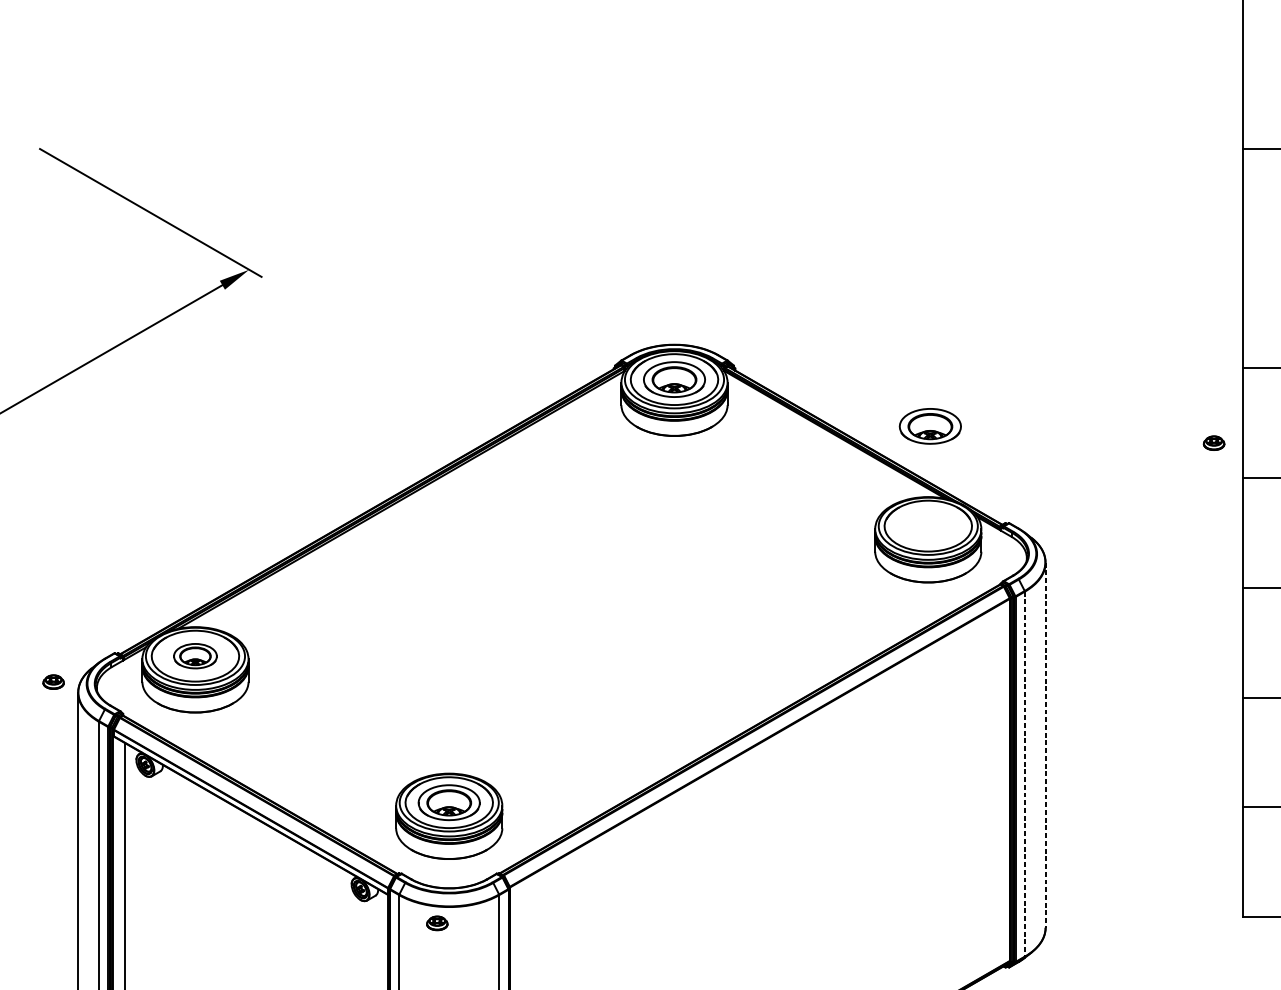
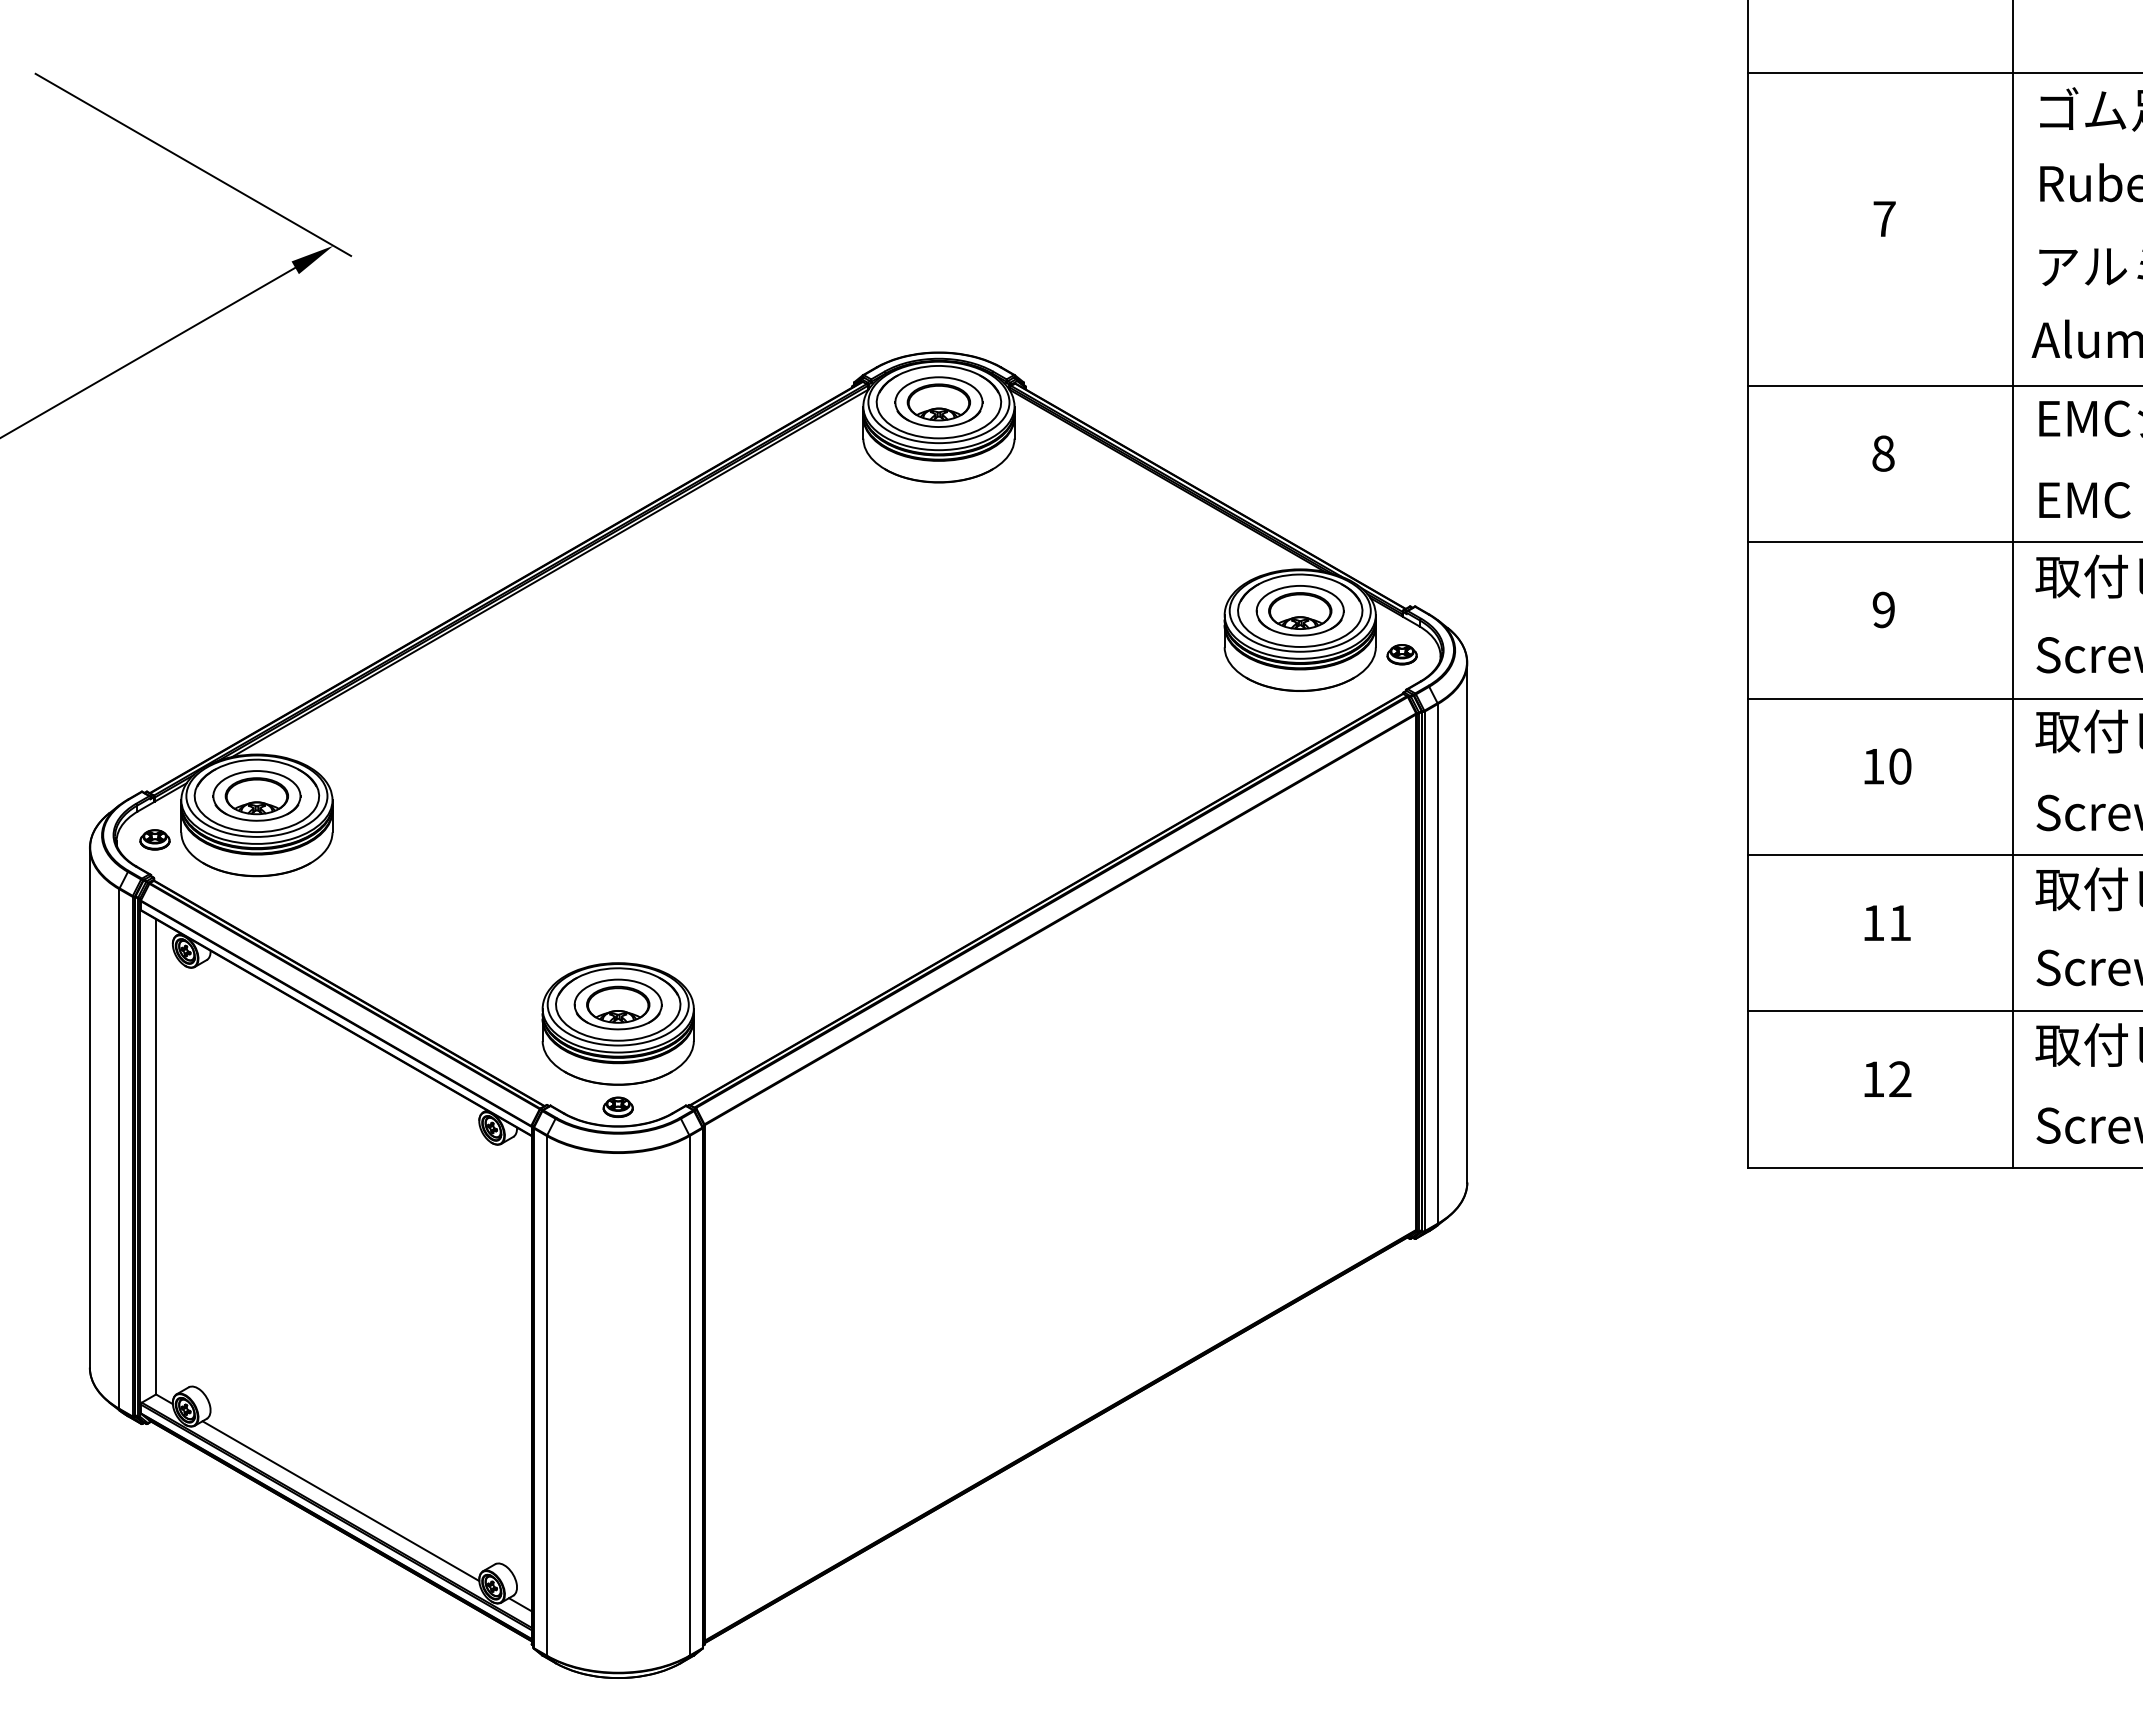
part: (929, 426) -> (1299, 610), moved
part: (1213, 443) -> (1401, 654), moved
part: (195, 655) -> (256, 795), size x1.43
part: (53, 681) -> (154, 839), moved
line: (1045, 745) -> (1467, 922), dashed -> solid
line: (1024, 773) -> (1437, 963), dashed -> solid
part: (436, 922) -> (617, 1106), moved

